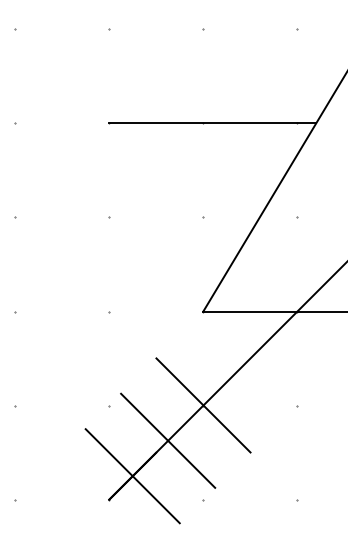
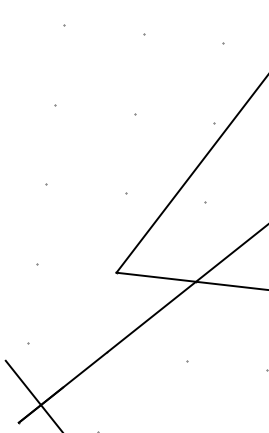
line: (212, 123) -> (142, 114), removed
line: (203, 405) -> (107, 352), removed
line: (168, 440) -> (74, 378), removed

